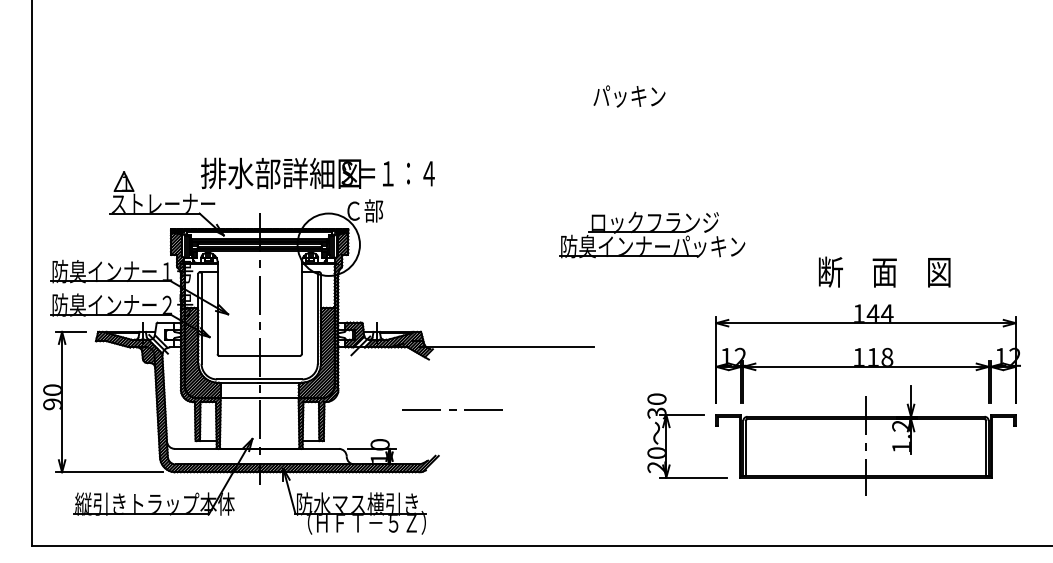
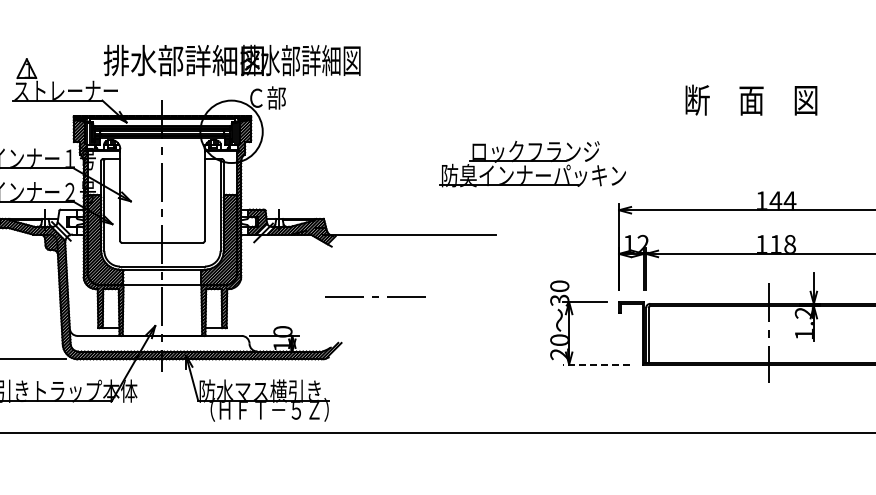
text: (397, 173) -> (300, 60), Ｓ＝１：４ -> 排水部詳細図
part: (652, 234) -> (533, 163), moved
text: (884, 271) -> (751, 99), moved
line: (452, 409) -> (375, 296), moved
line: (693, 477) -> (596, 364), solid -> dashed

